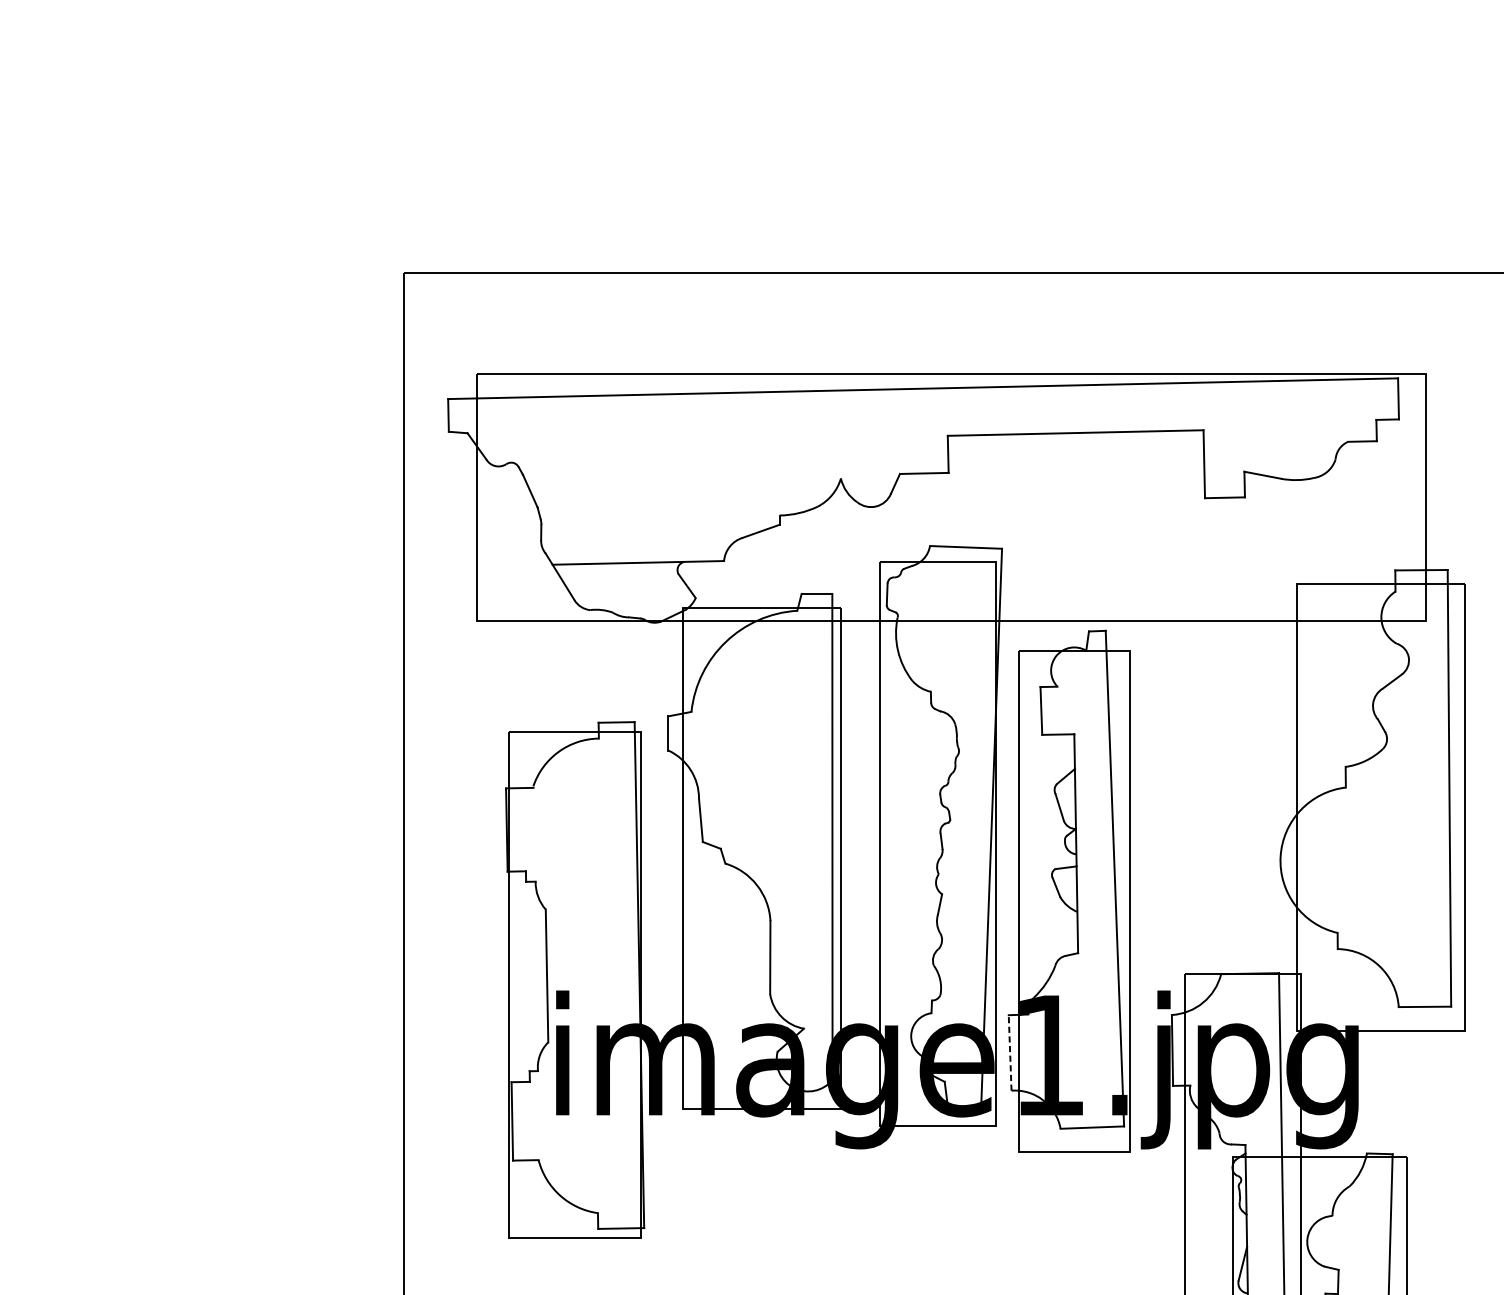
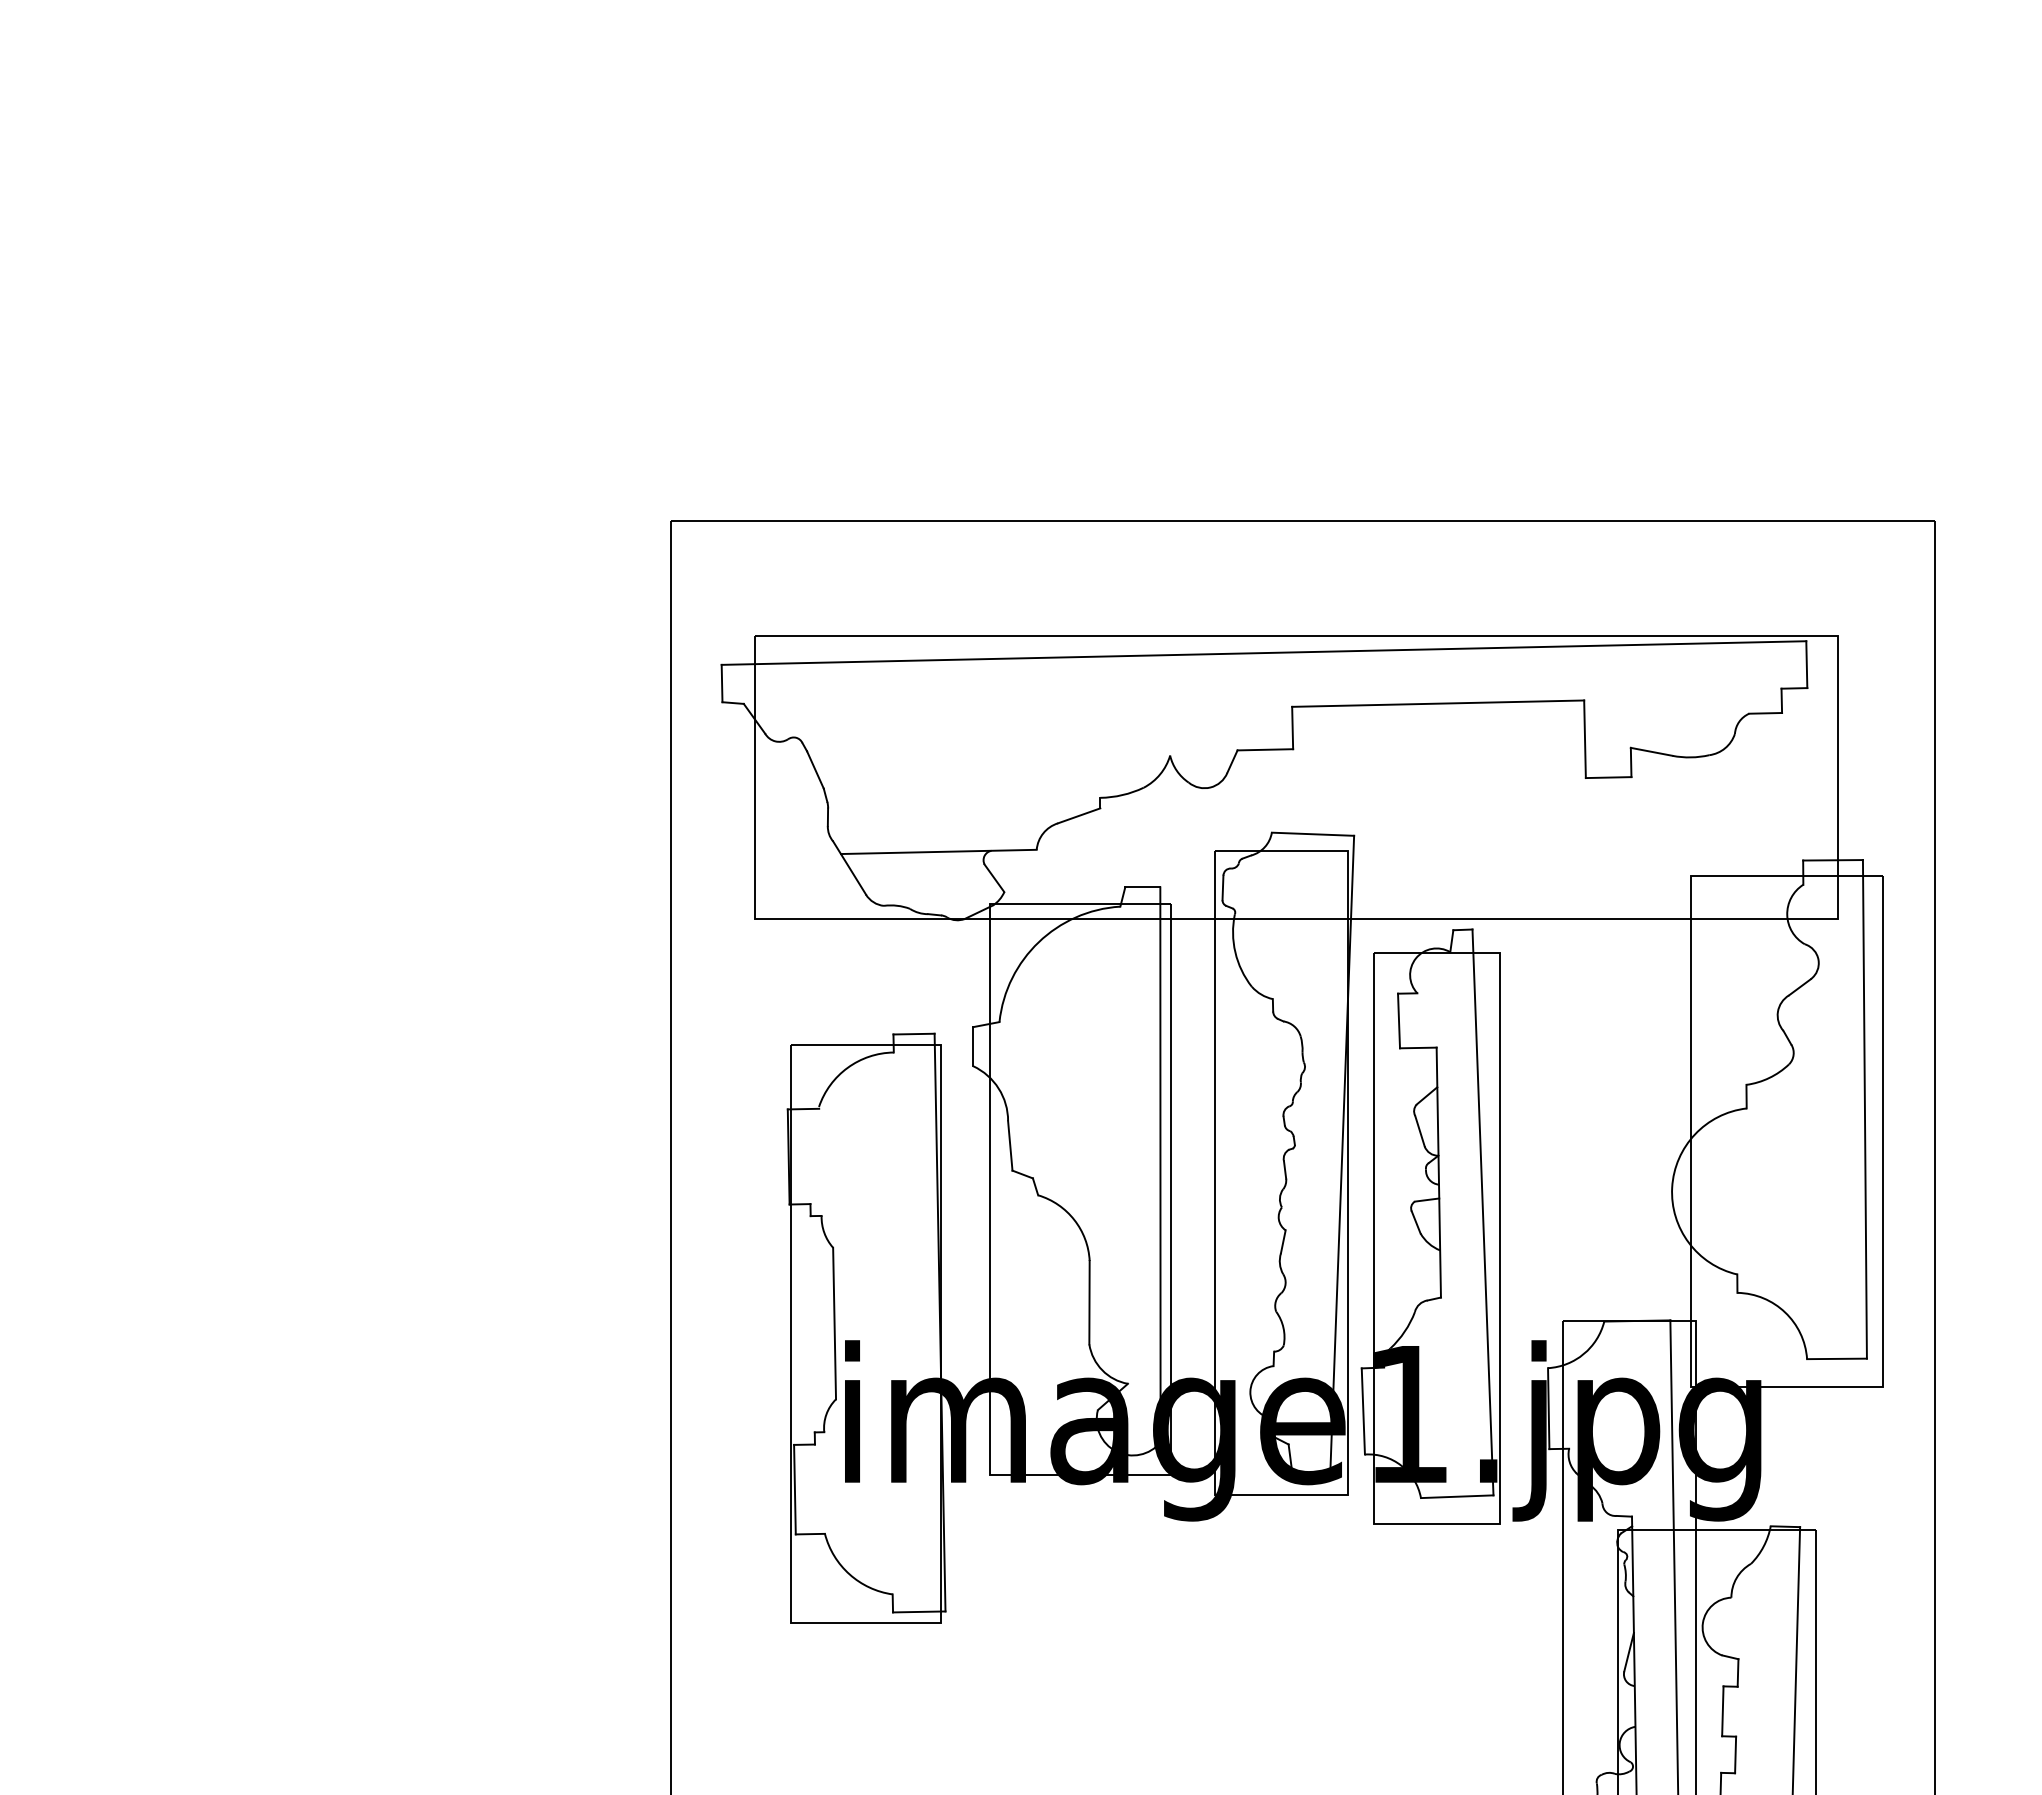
line: (1010, 1052) -> (1363, 1410), dashed -> solid

